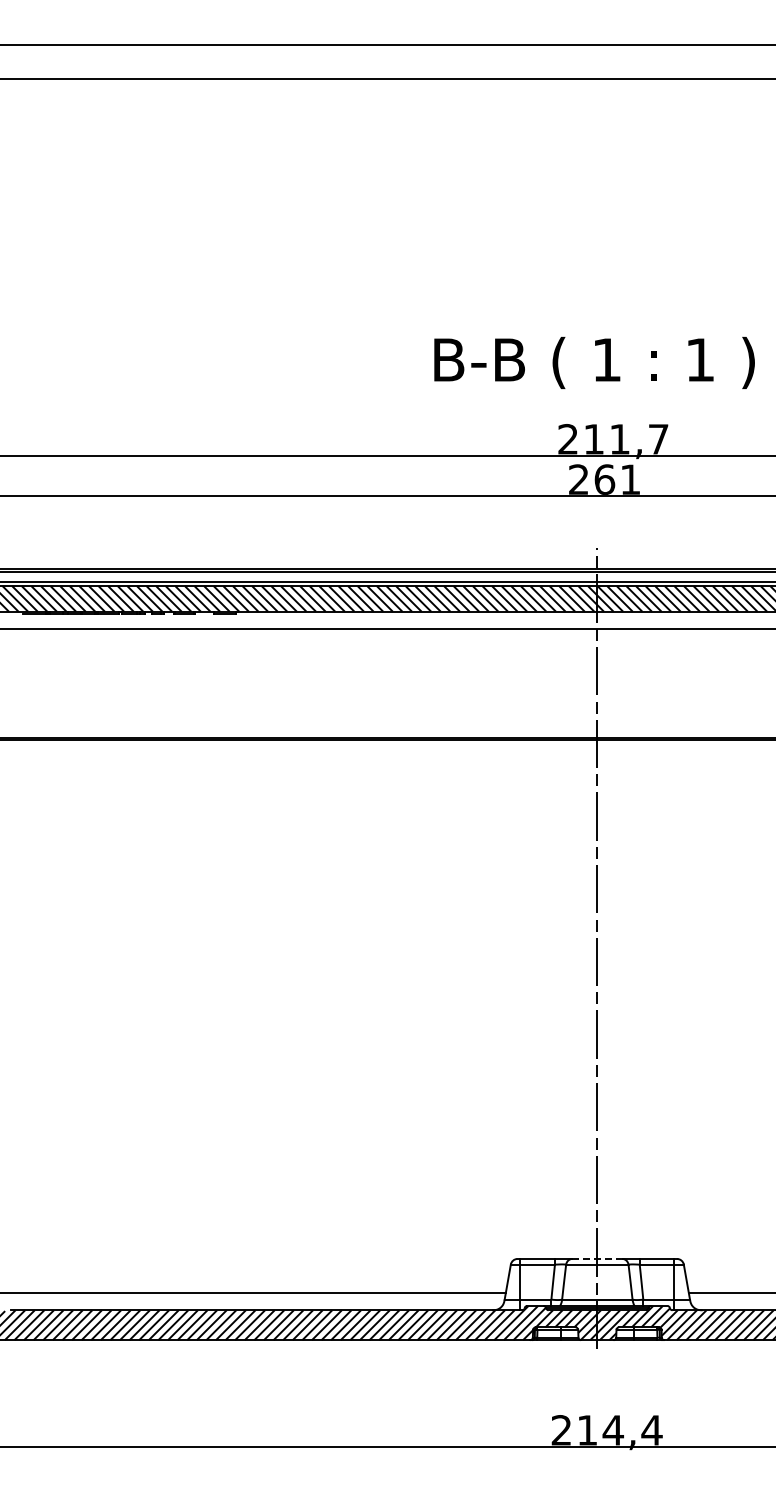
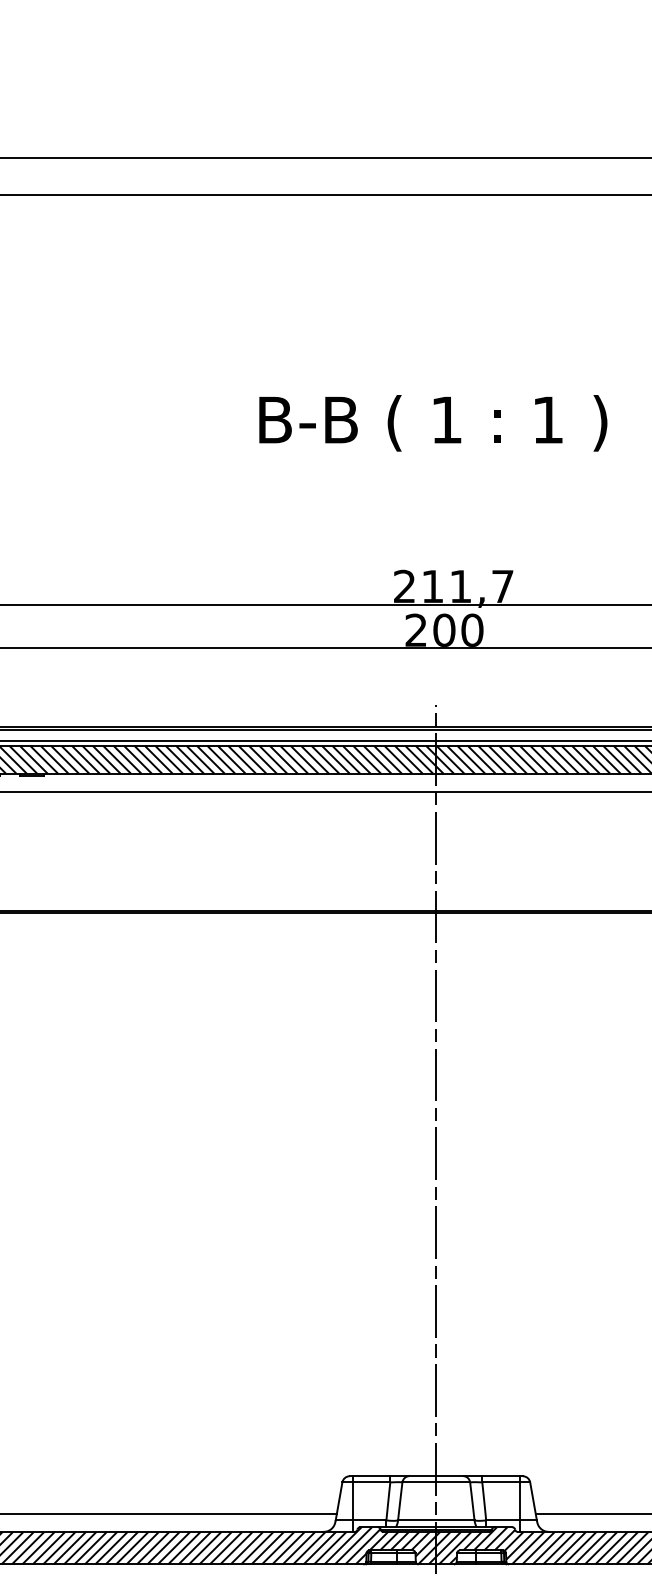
text: (594, 362) -> (433, 422), moved
text: (617, 479) -> (458, 630), 261 -> 200
line: (597, 1258) -> (436, 1475), dashed -> solid

